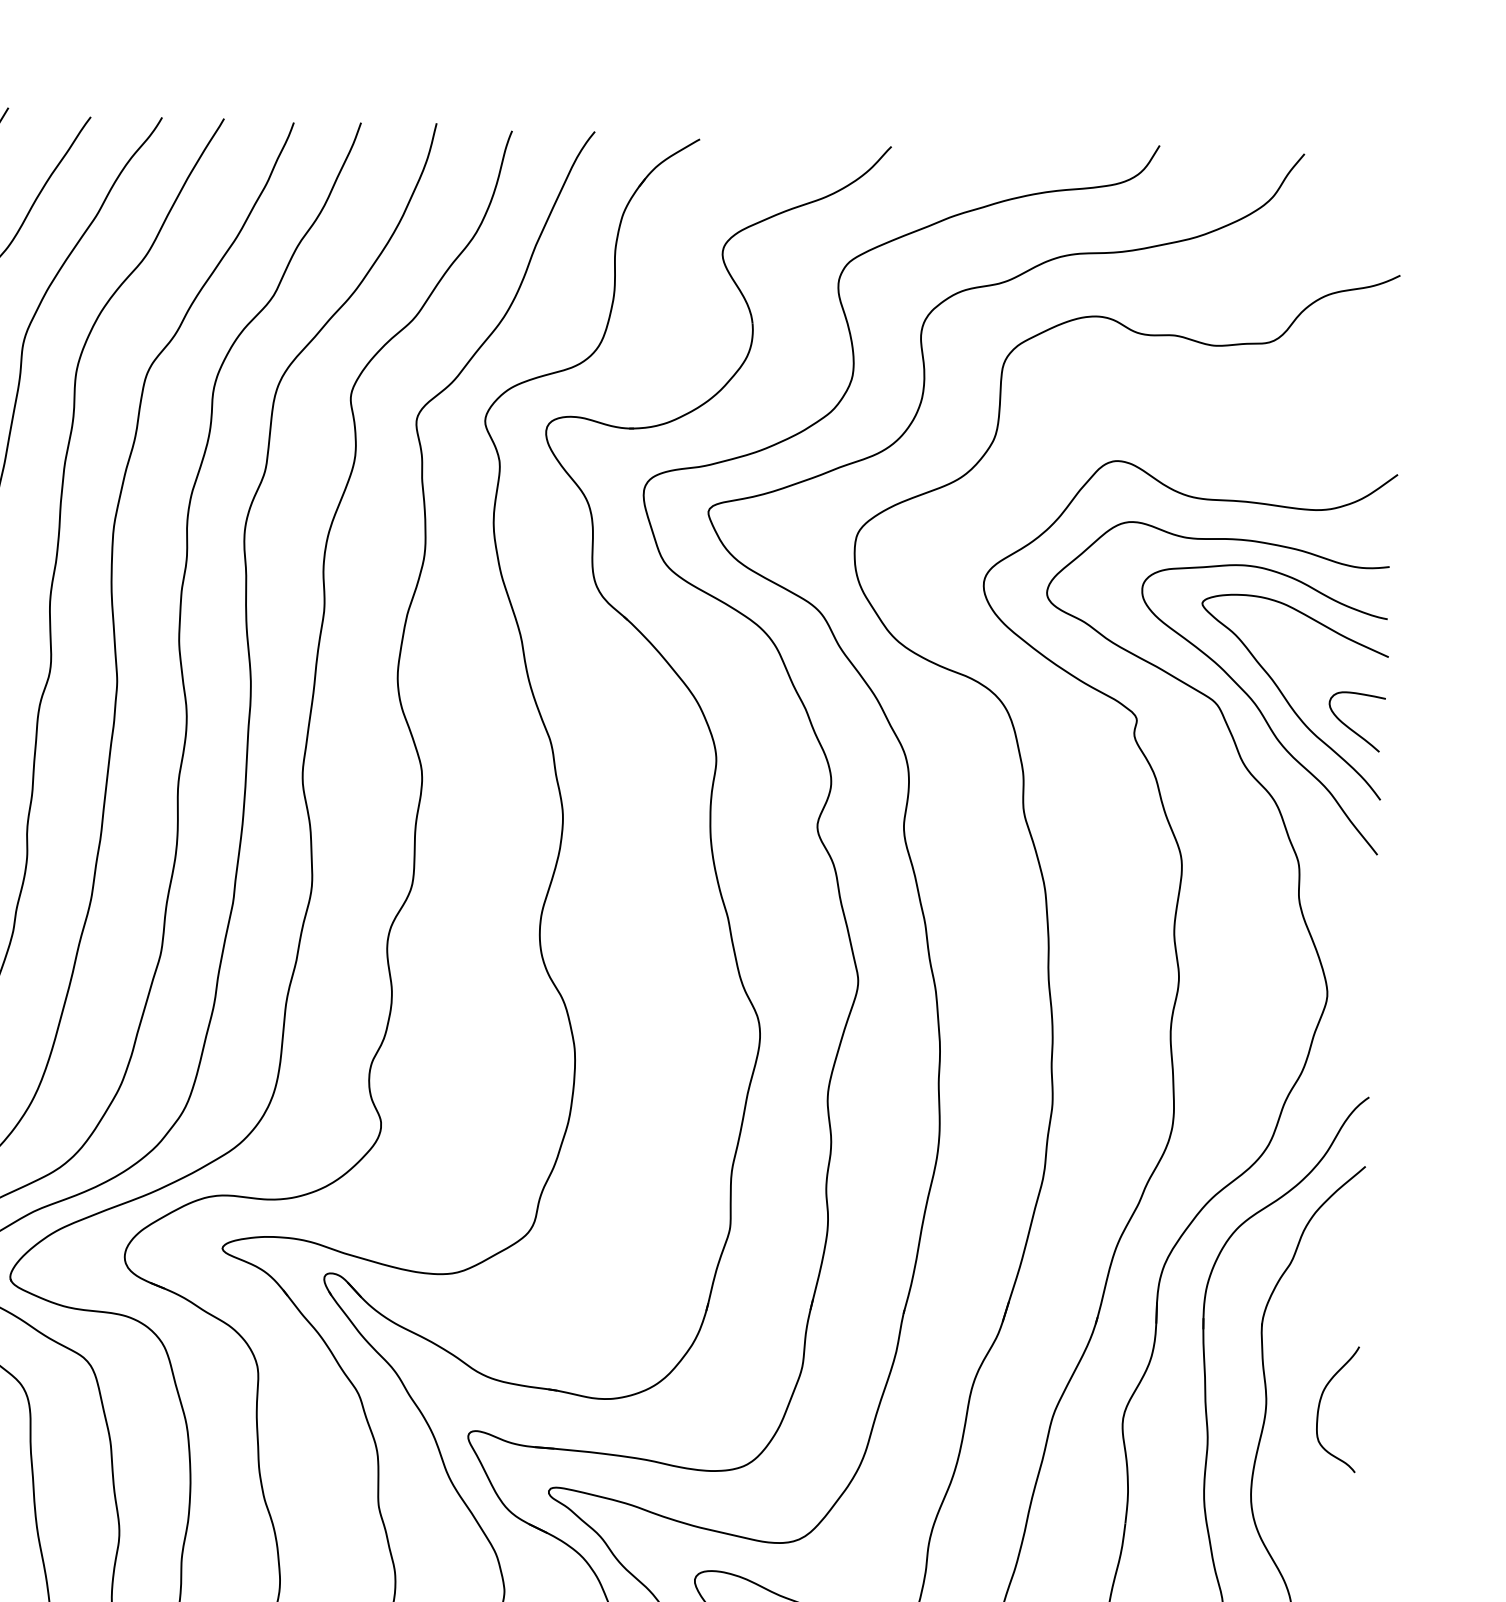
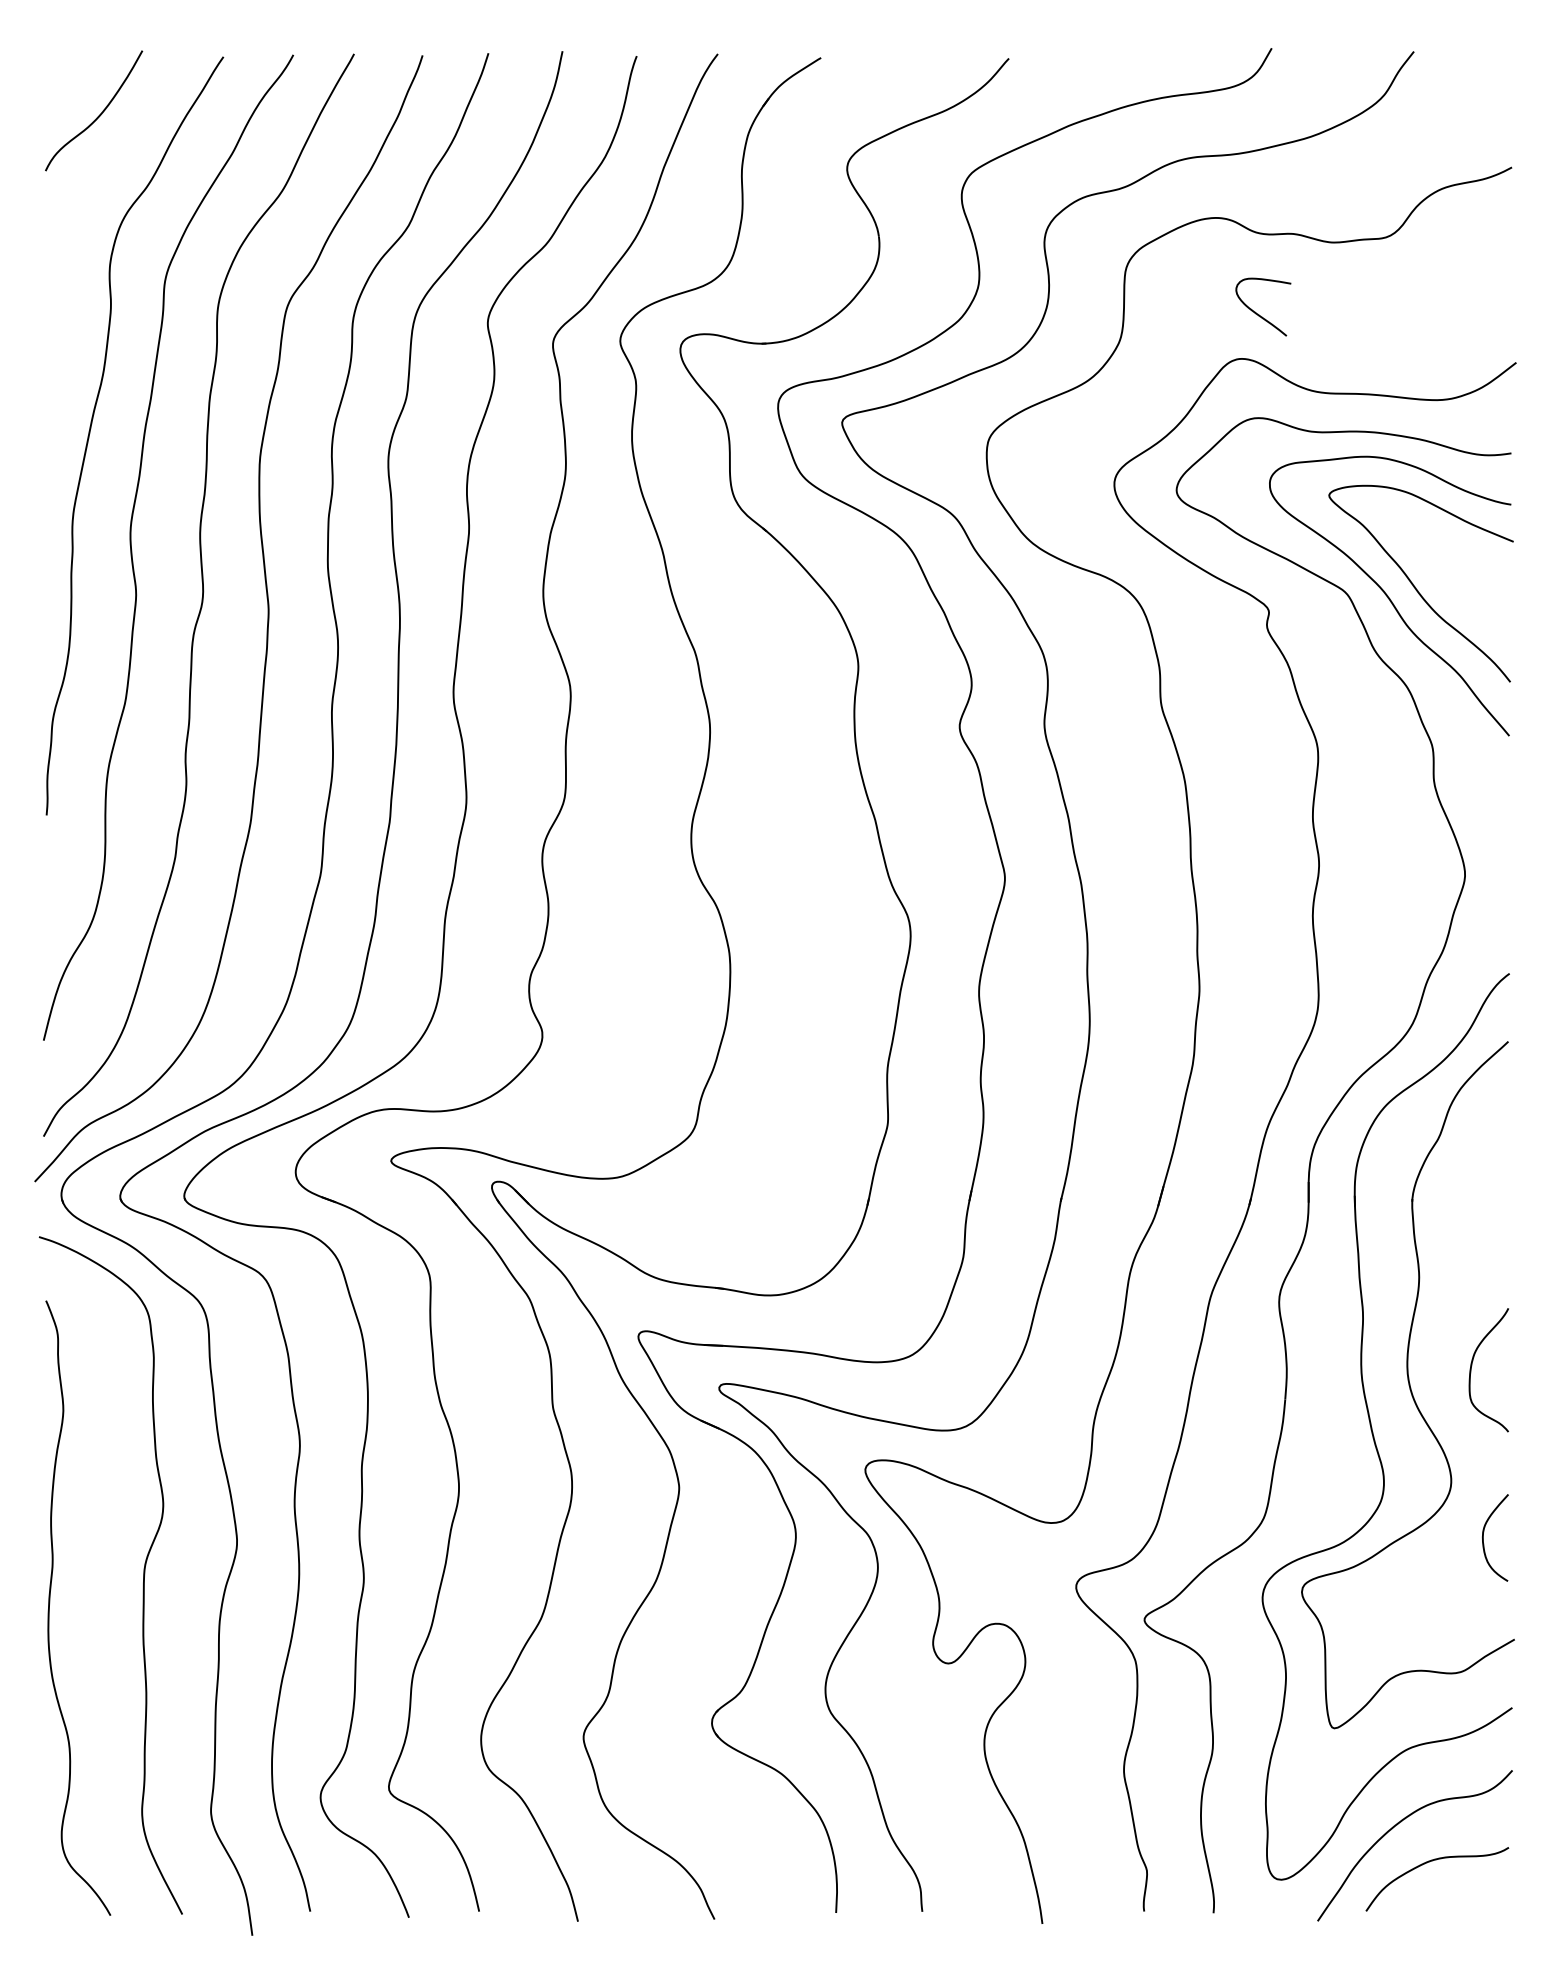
curve: (1352, 729) -> (1259, 314), moved
curve: (1320, 1403) -> (1472, 1365), moved

